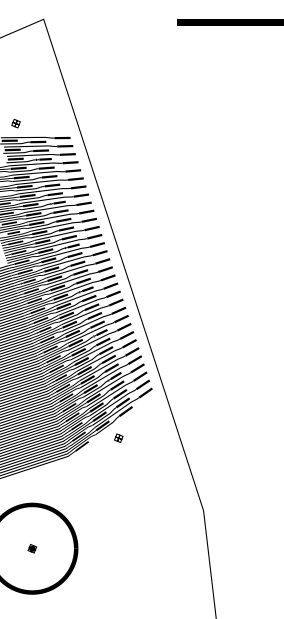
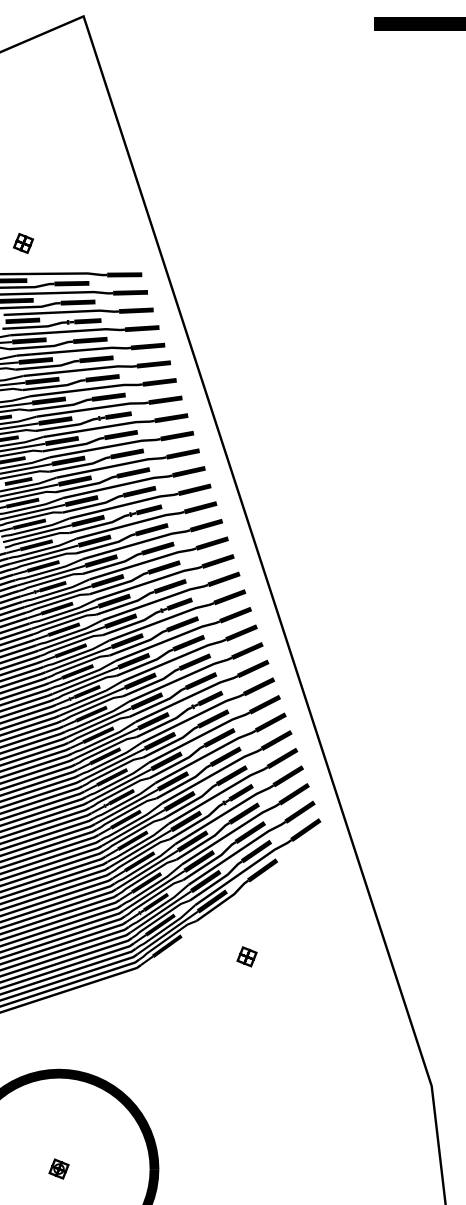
part: (118, 437) -> (246, 955), moved

